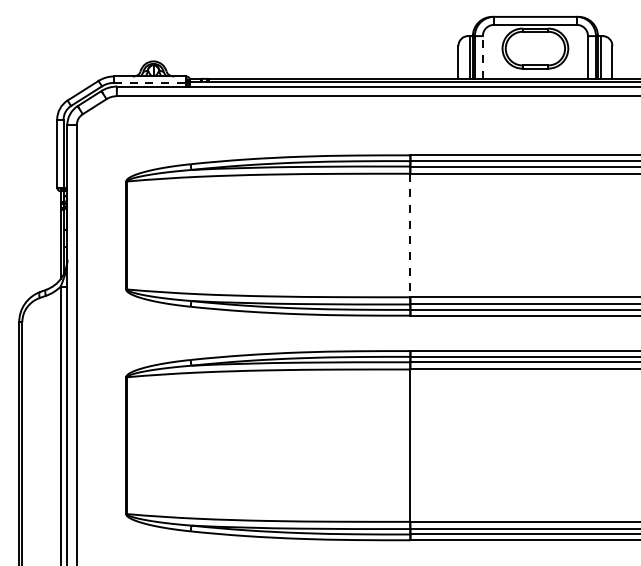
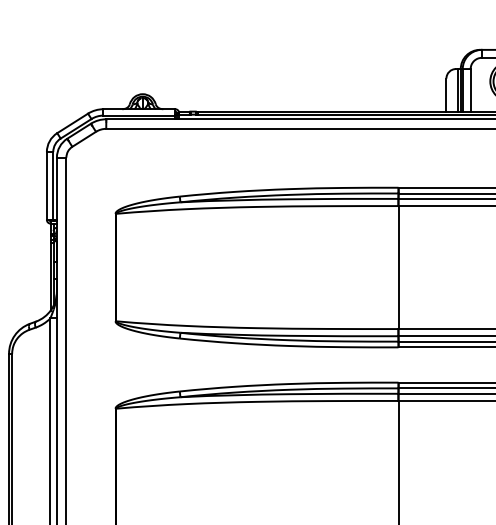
line: (482, 57) -> (470, 90), dashed -> solid
line: (150, 82) -> (139, 115), dashed -> solid
line: (410, 235) -> (398, 267), dashed -> solid

